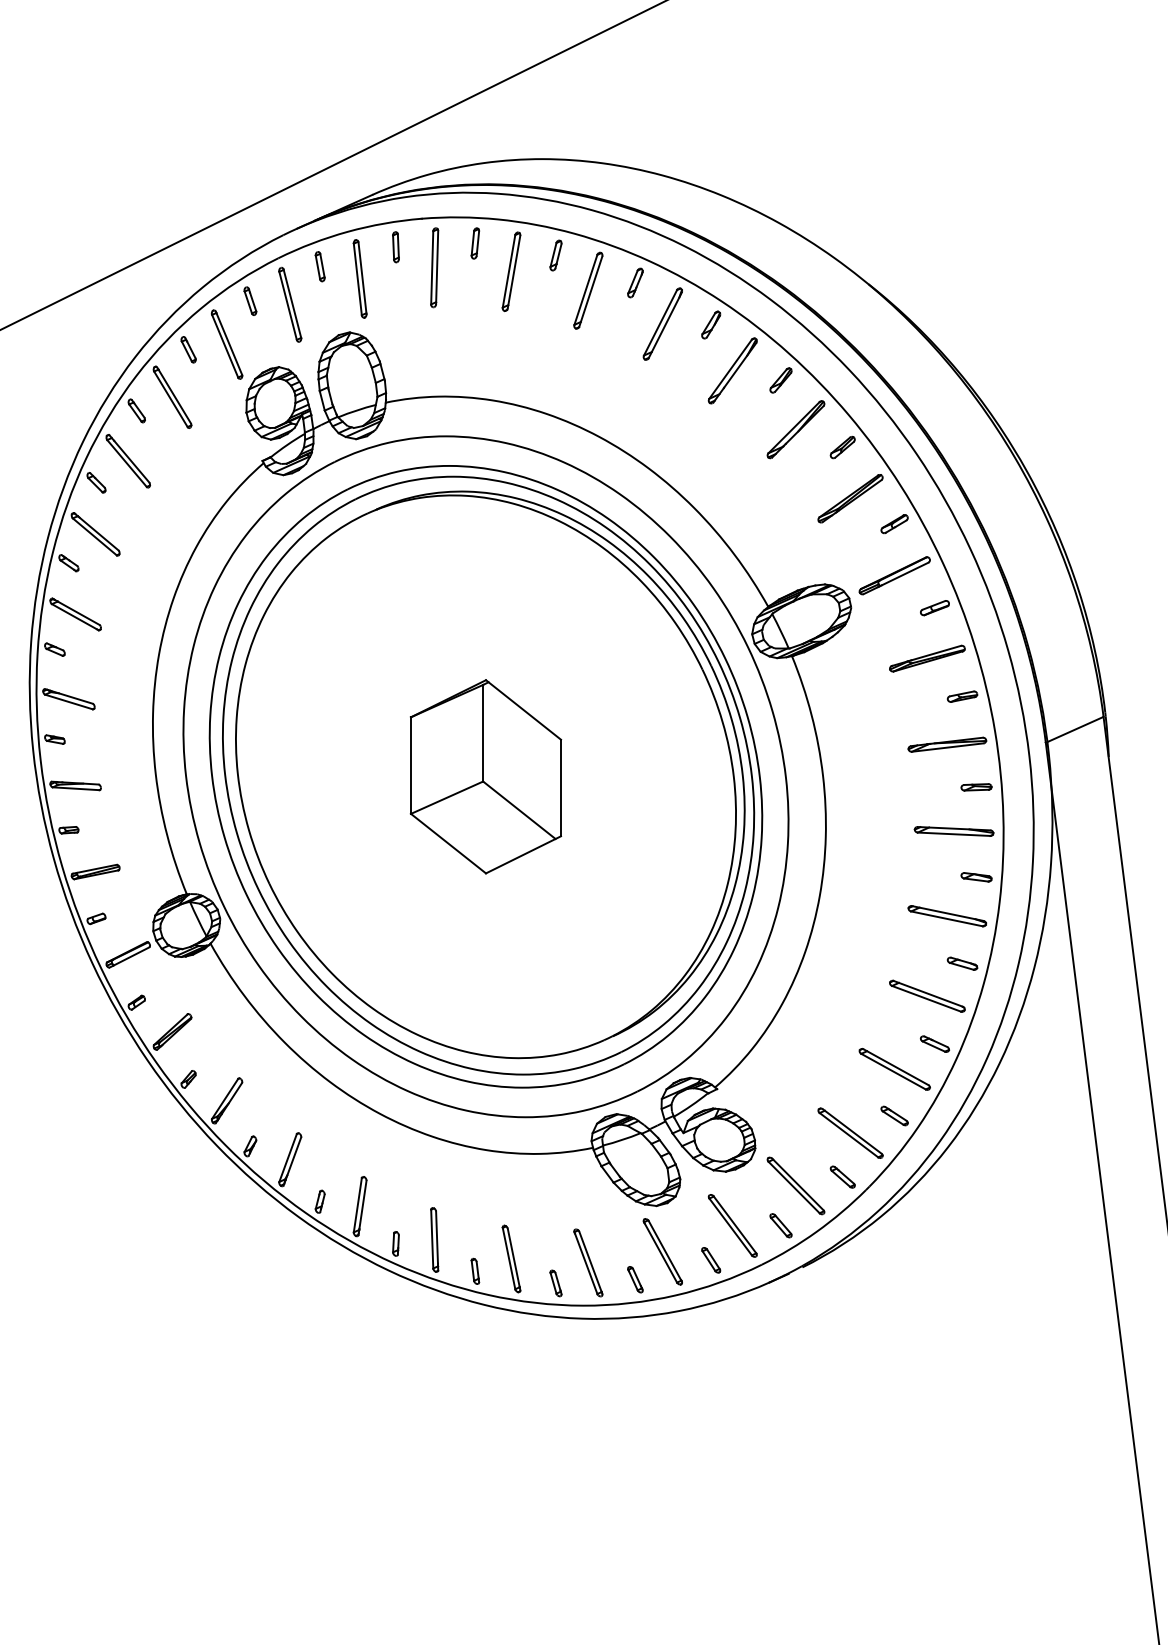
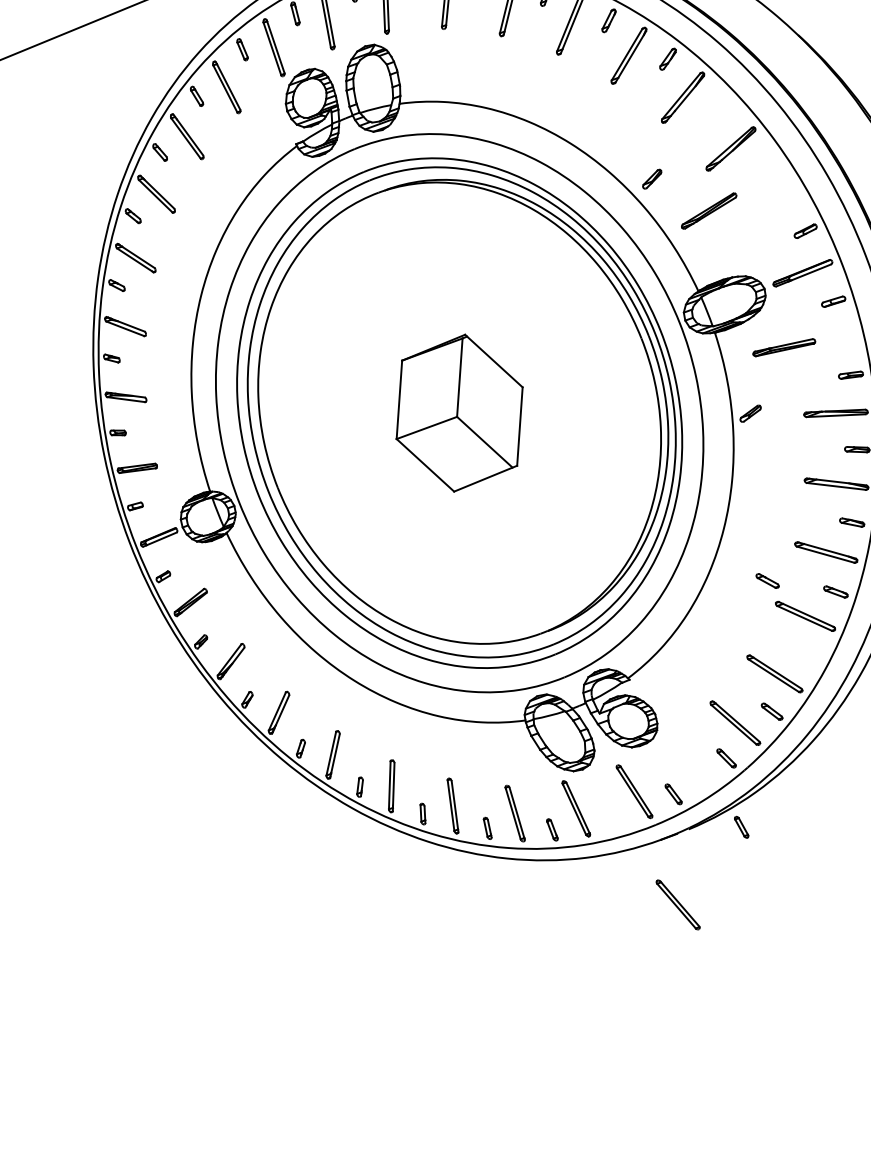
part: (780, 380) -> (651, 179), moved
part: (842, 447) -> (750, 413), moved
part: (850, 498) -> (709, 210), moved
part: (927, 658) -> (784, 347), moved
part: (934, 1043) -> (767, 580), moved
part: (795, 1185) -> (677, 904), moved
part: (711, 1260) -> (741, 827), moved

